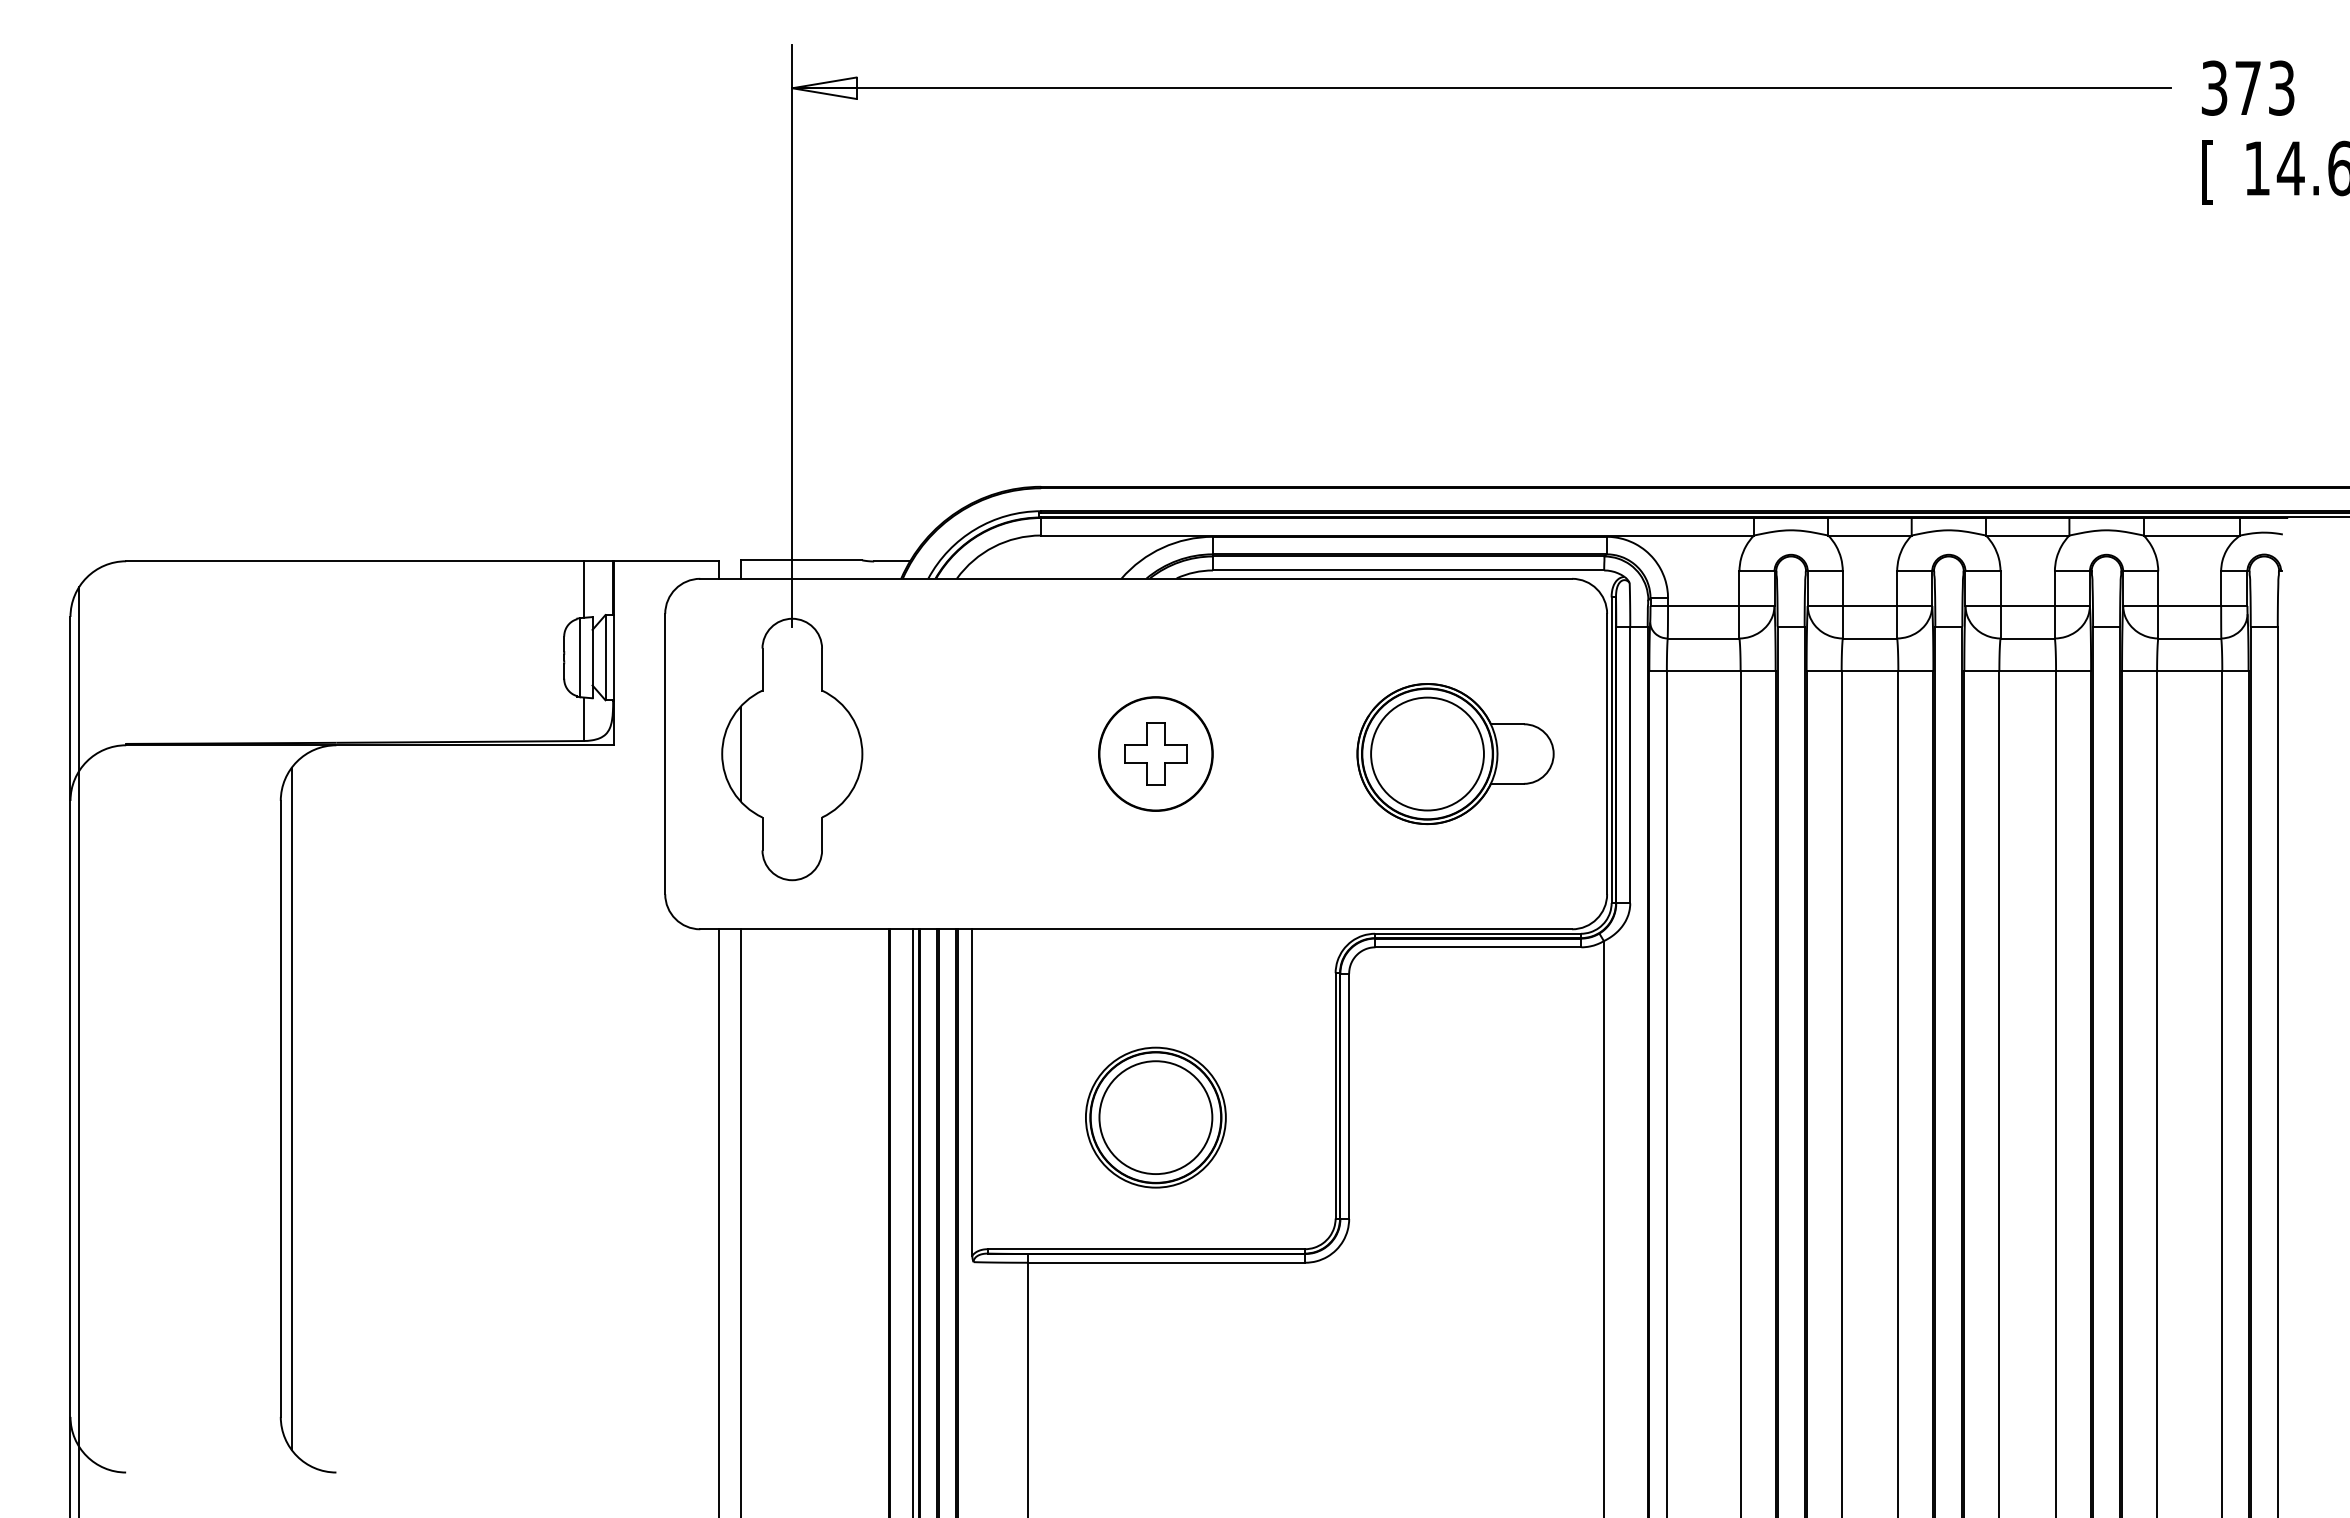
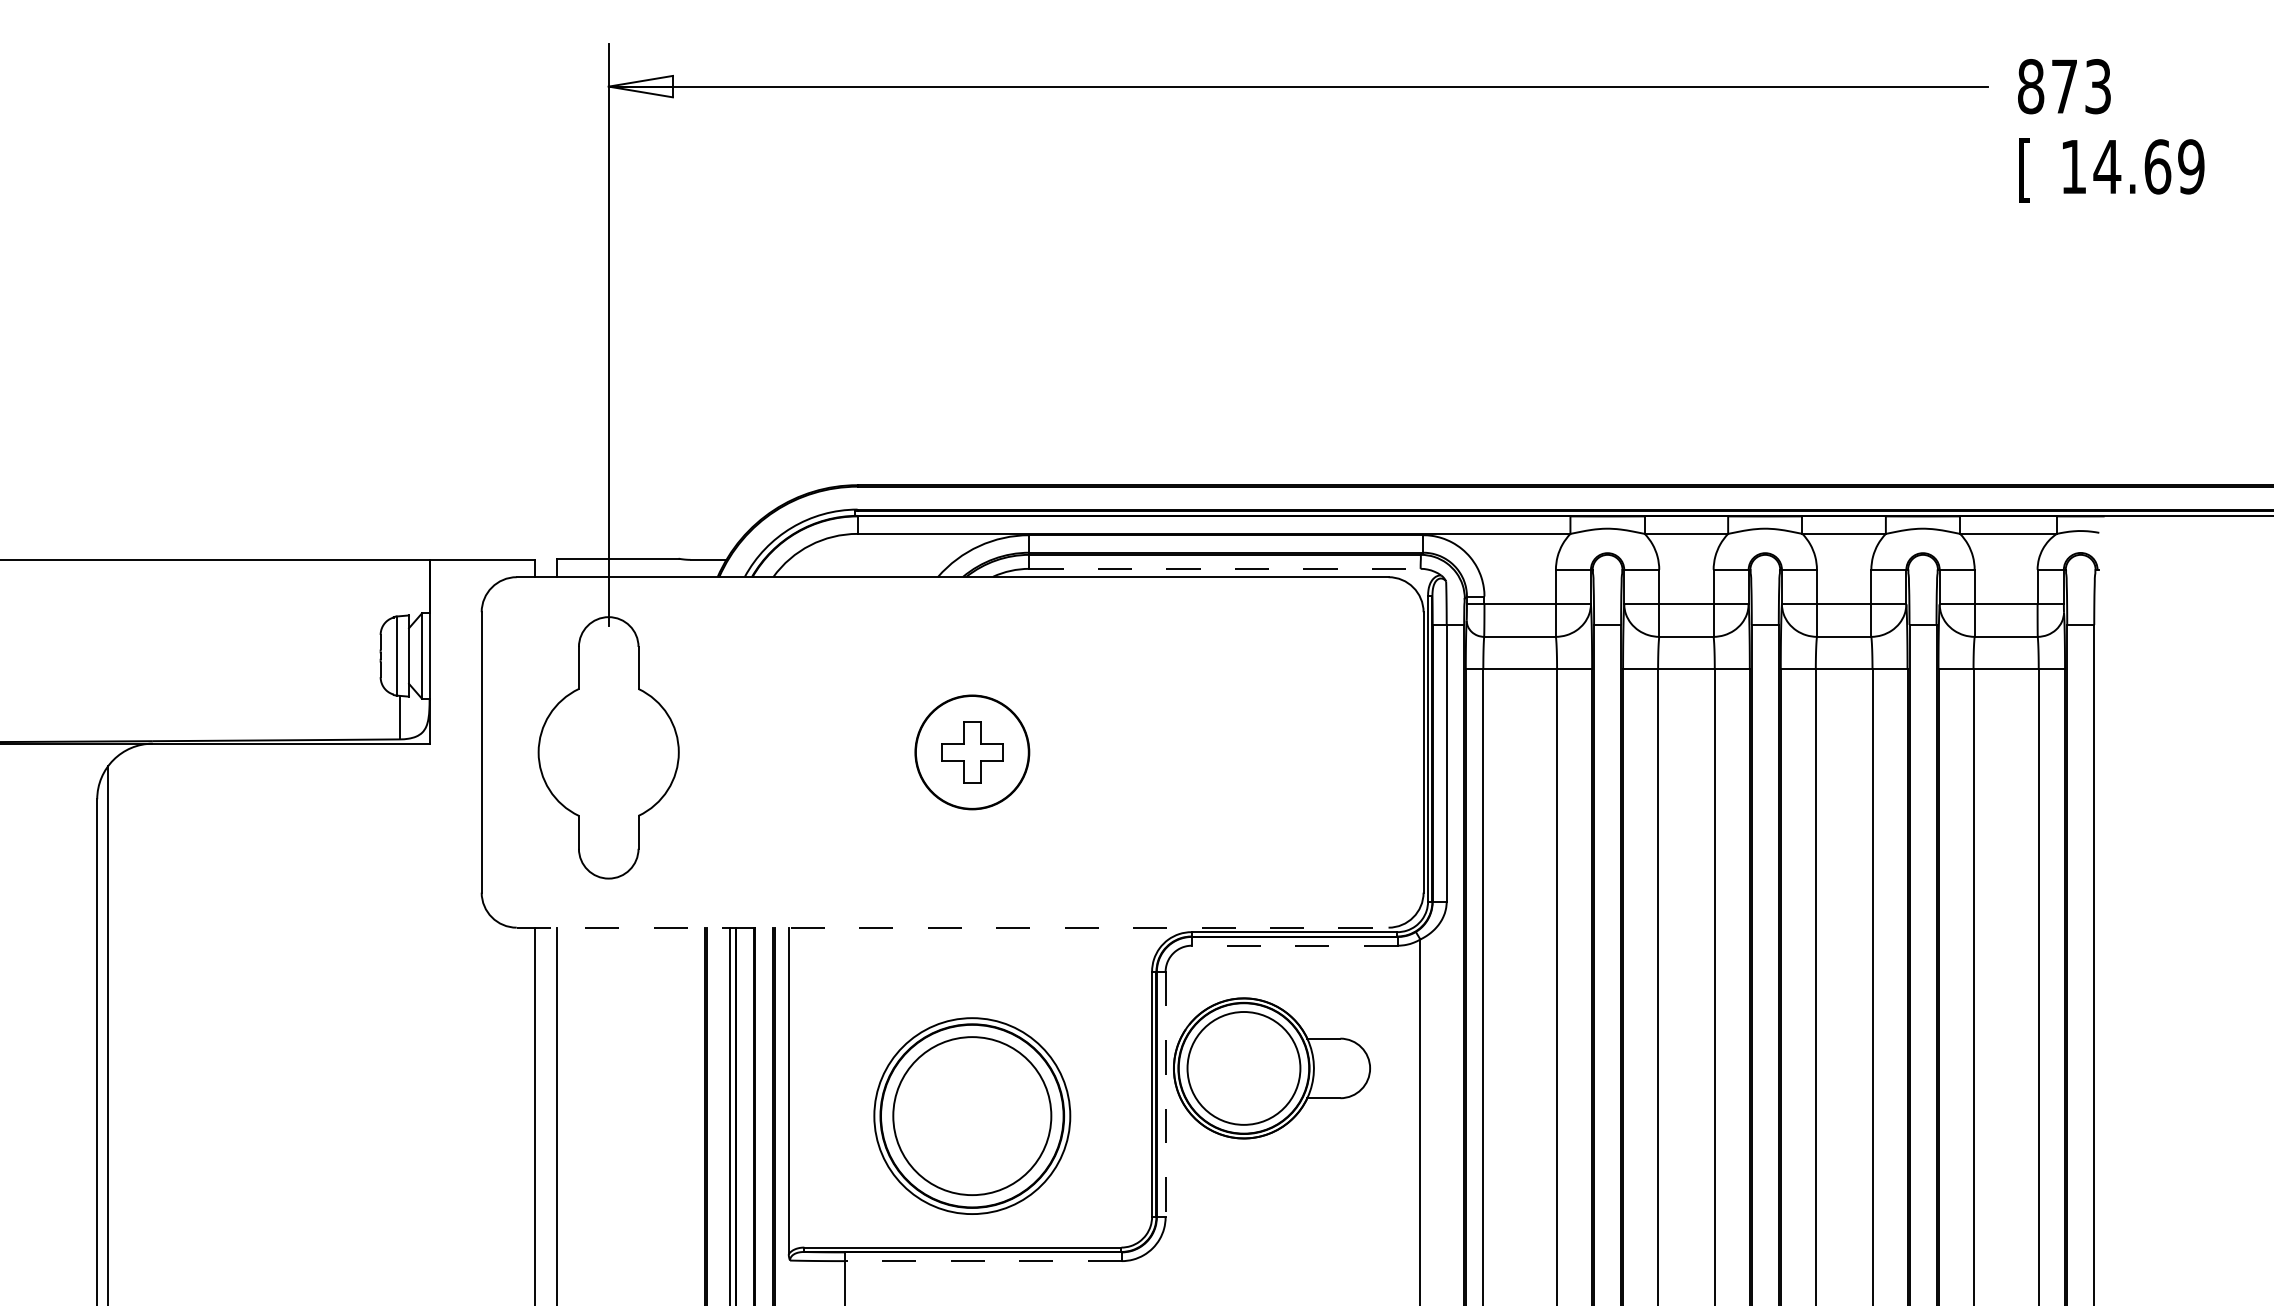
text: (2214, 87) -> (2030, 85), 373 -> 873
line: (1408, 570) -> (1224, 568), solid -> dashed
line: (583, 589) -> (399, 587), removed
line: (740, 754) -> (556, 752), removed
part: (1455, 754) -> (1271, 1068), moved
line: (1136, 929) -> (952, 927), solid -> dashed
line: (1478, 947) -> (1294, 945), solid -> dashed
line: (1349, 1096) -> (1165, 1094), solid -> dashed
part: (1155, 1117) -> (971, 1115), size x1.4
line: (1166, 1262) -> (982, 1260), solid -> dashed

